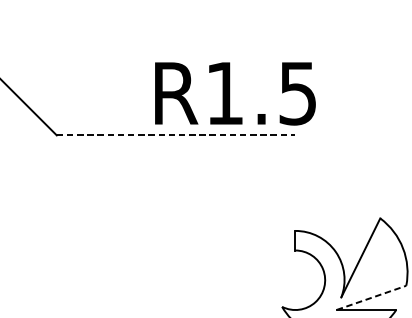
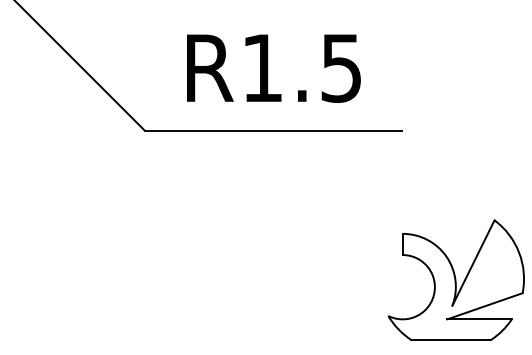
text: (235, 93) -> (273, 68), moved
line: (175, 135) -> (273, 130), dashed -> solid
line: (371, 298) -> (485, 306), dashed -> solid

